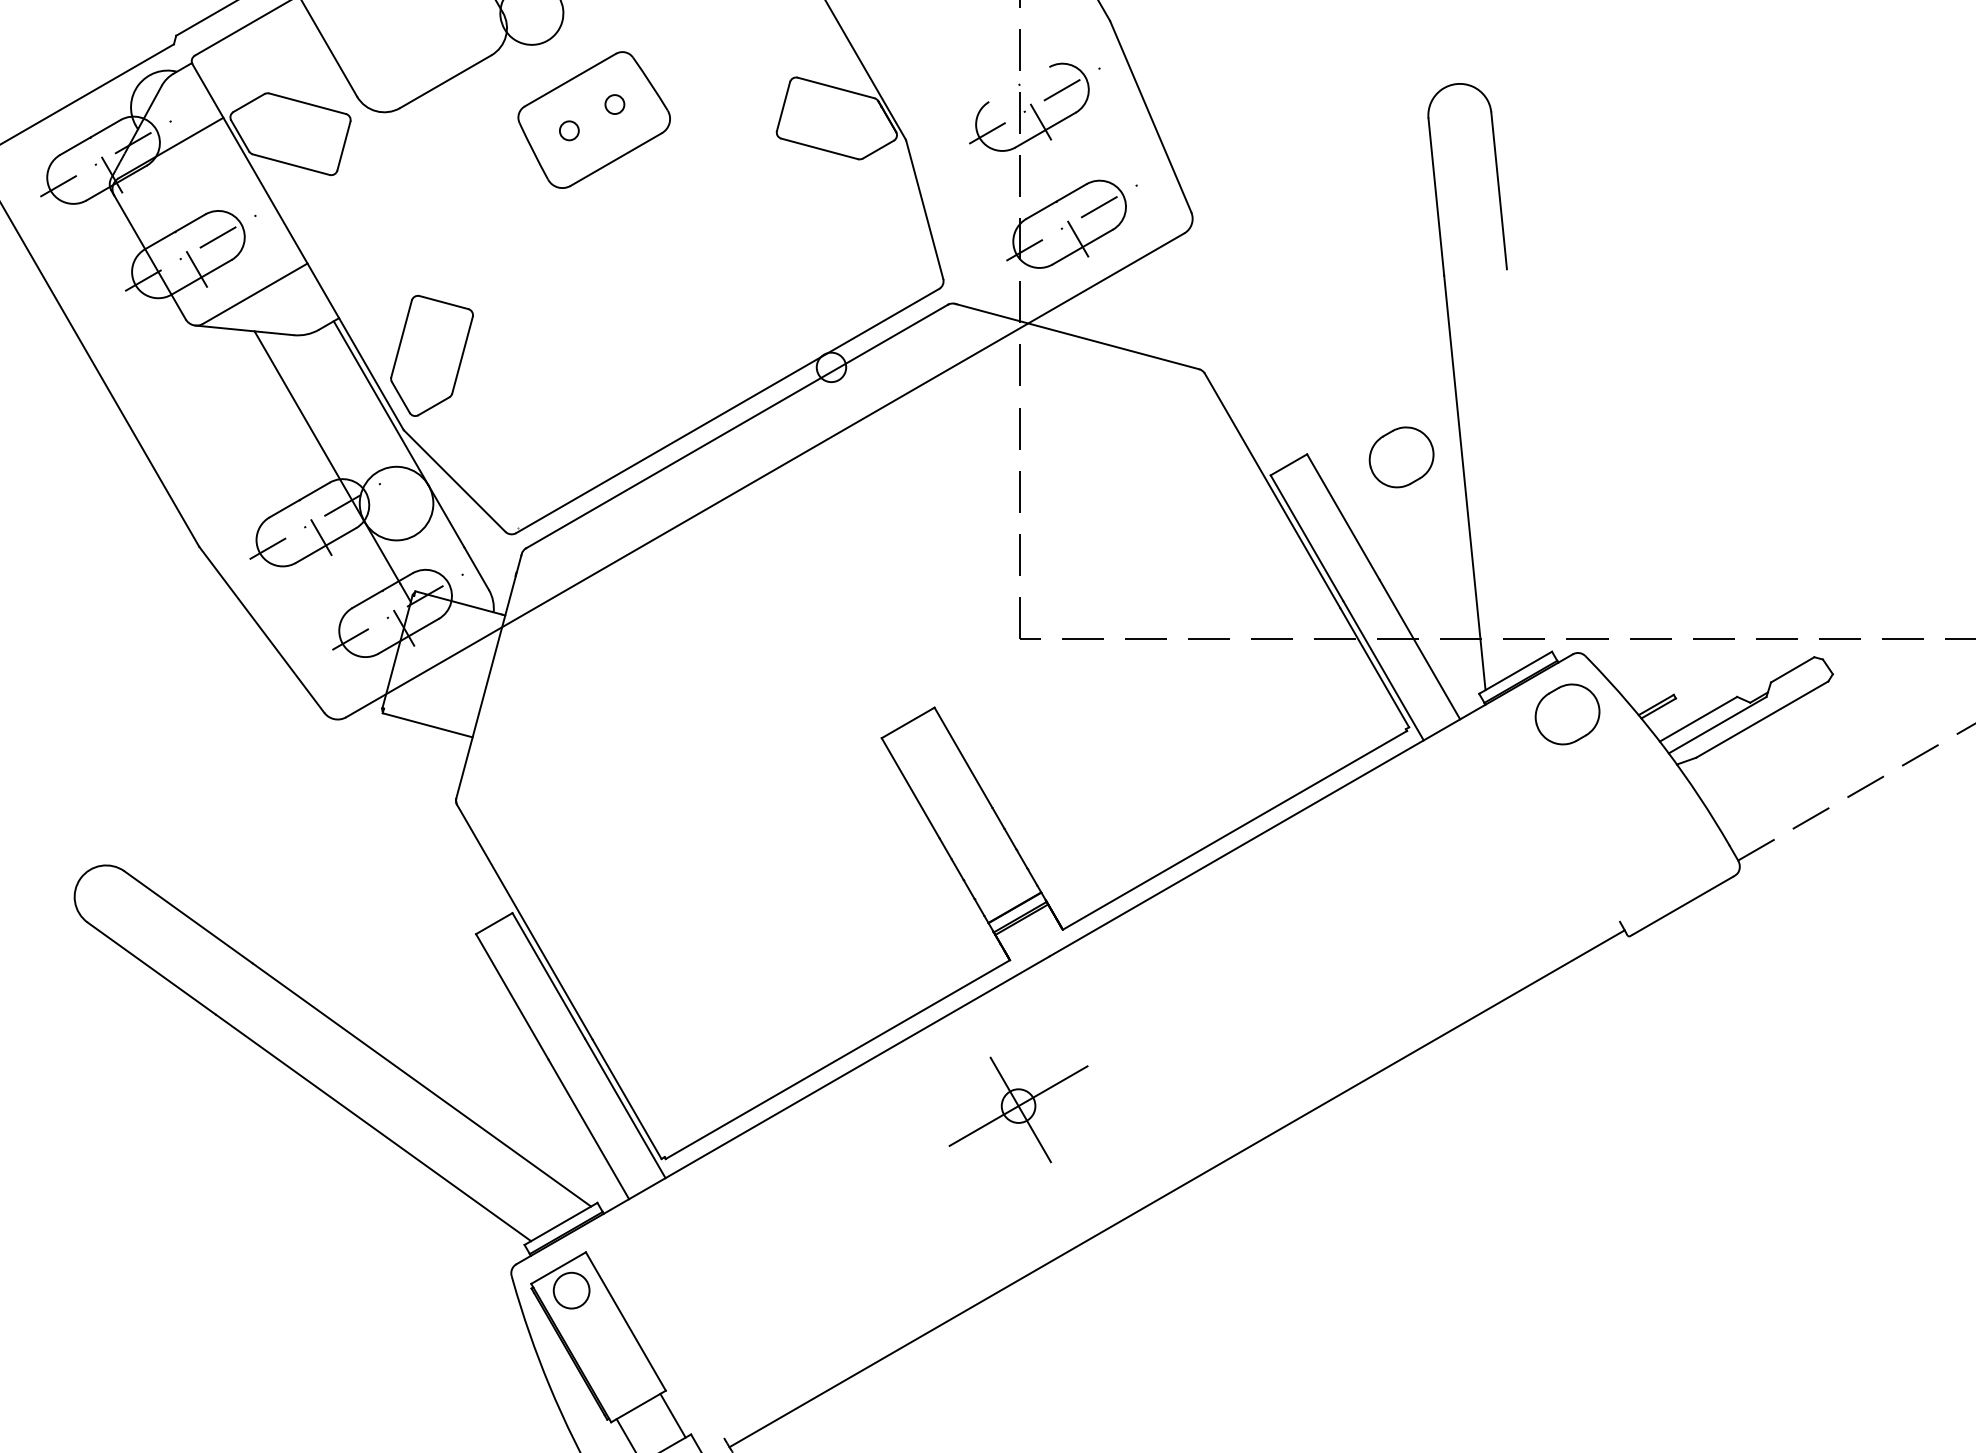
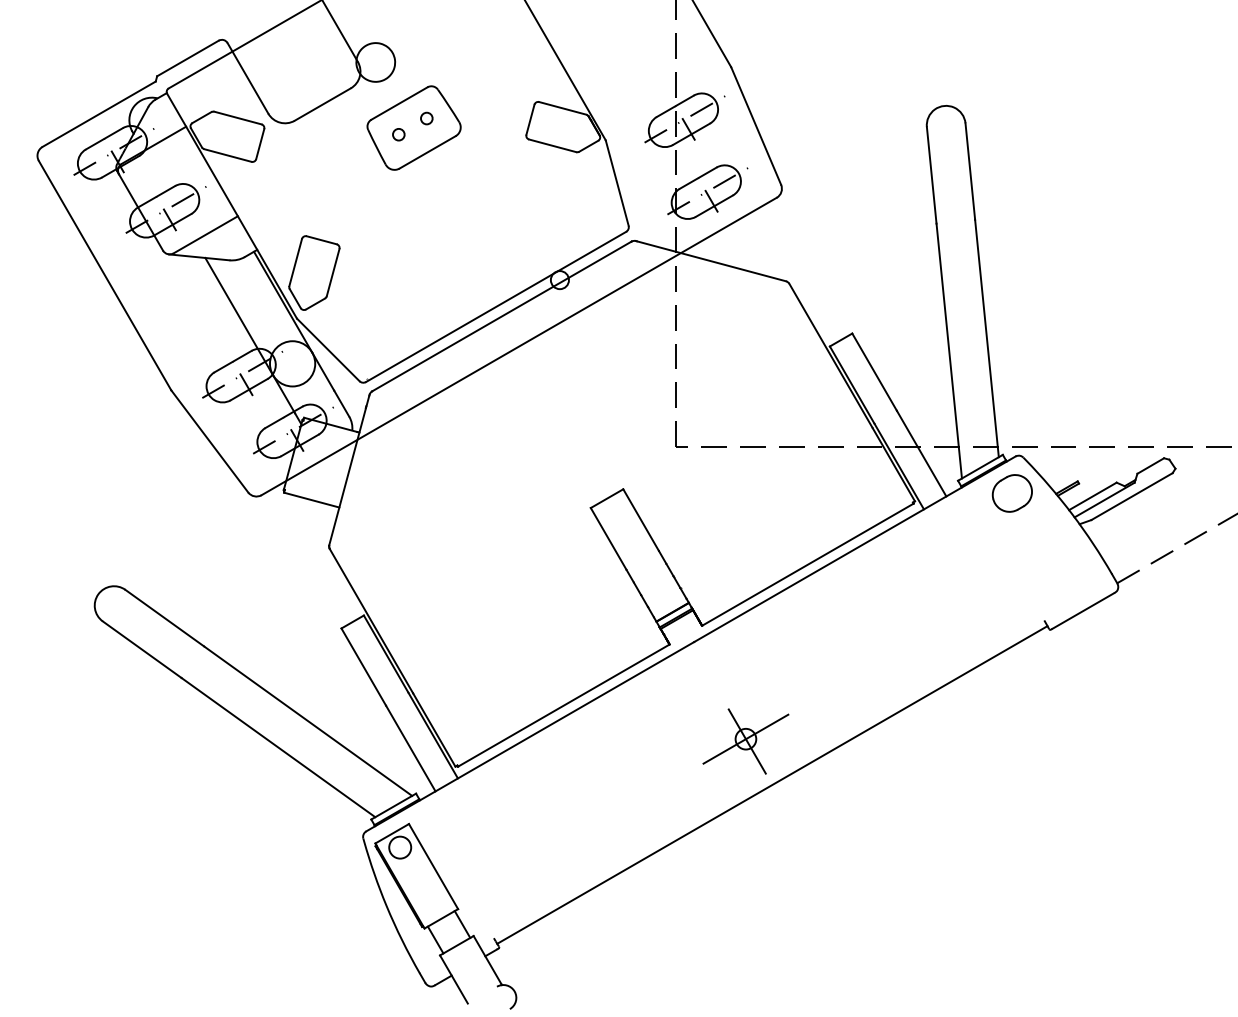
line: (1017, 83) -> (674, 105), added
part: (1400, 457) -> (909, 335), removed
line: (1525, 462) -> (986, 338), added
part: (1017, 1109) -> (745, 741), moved

